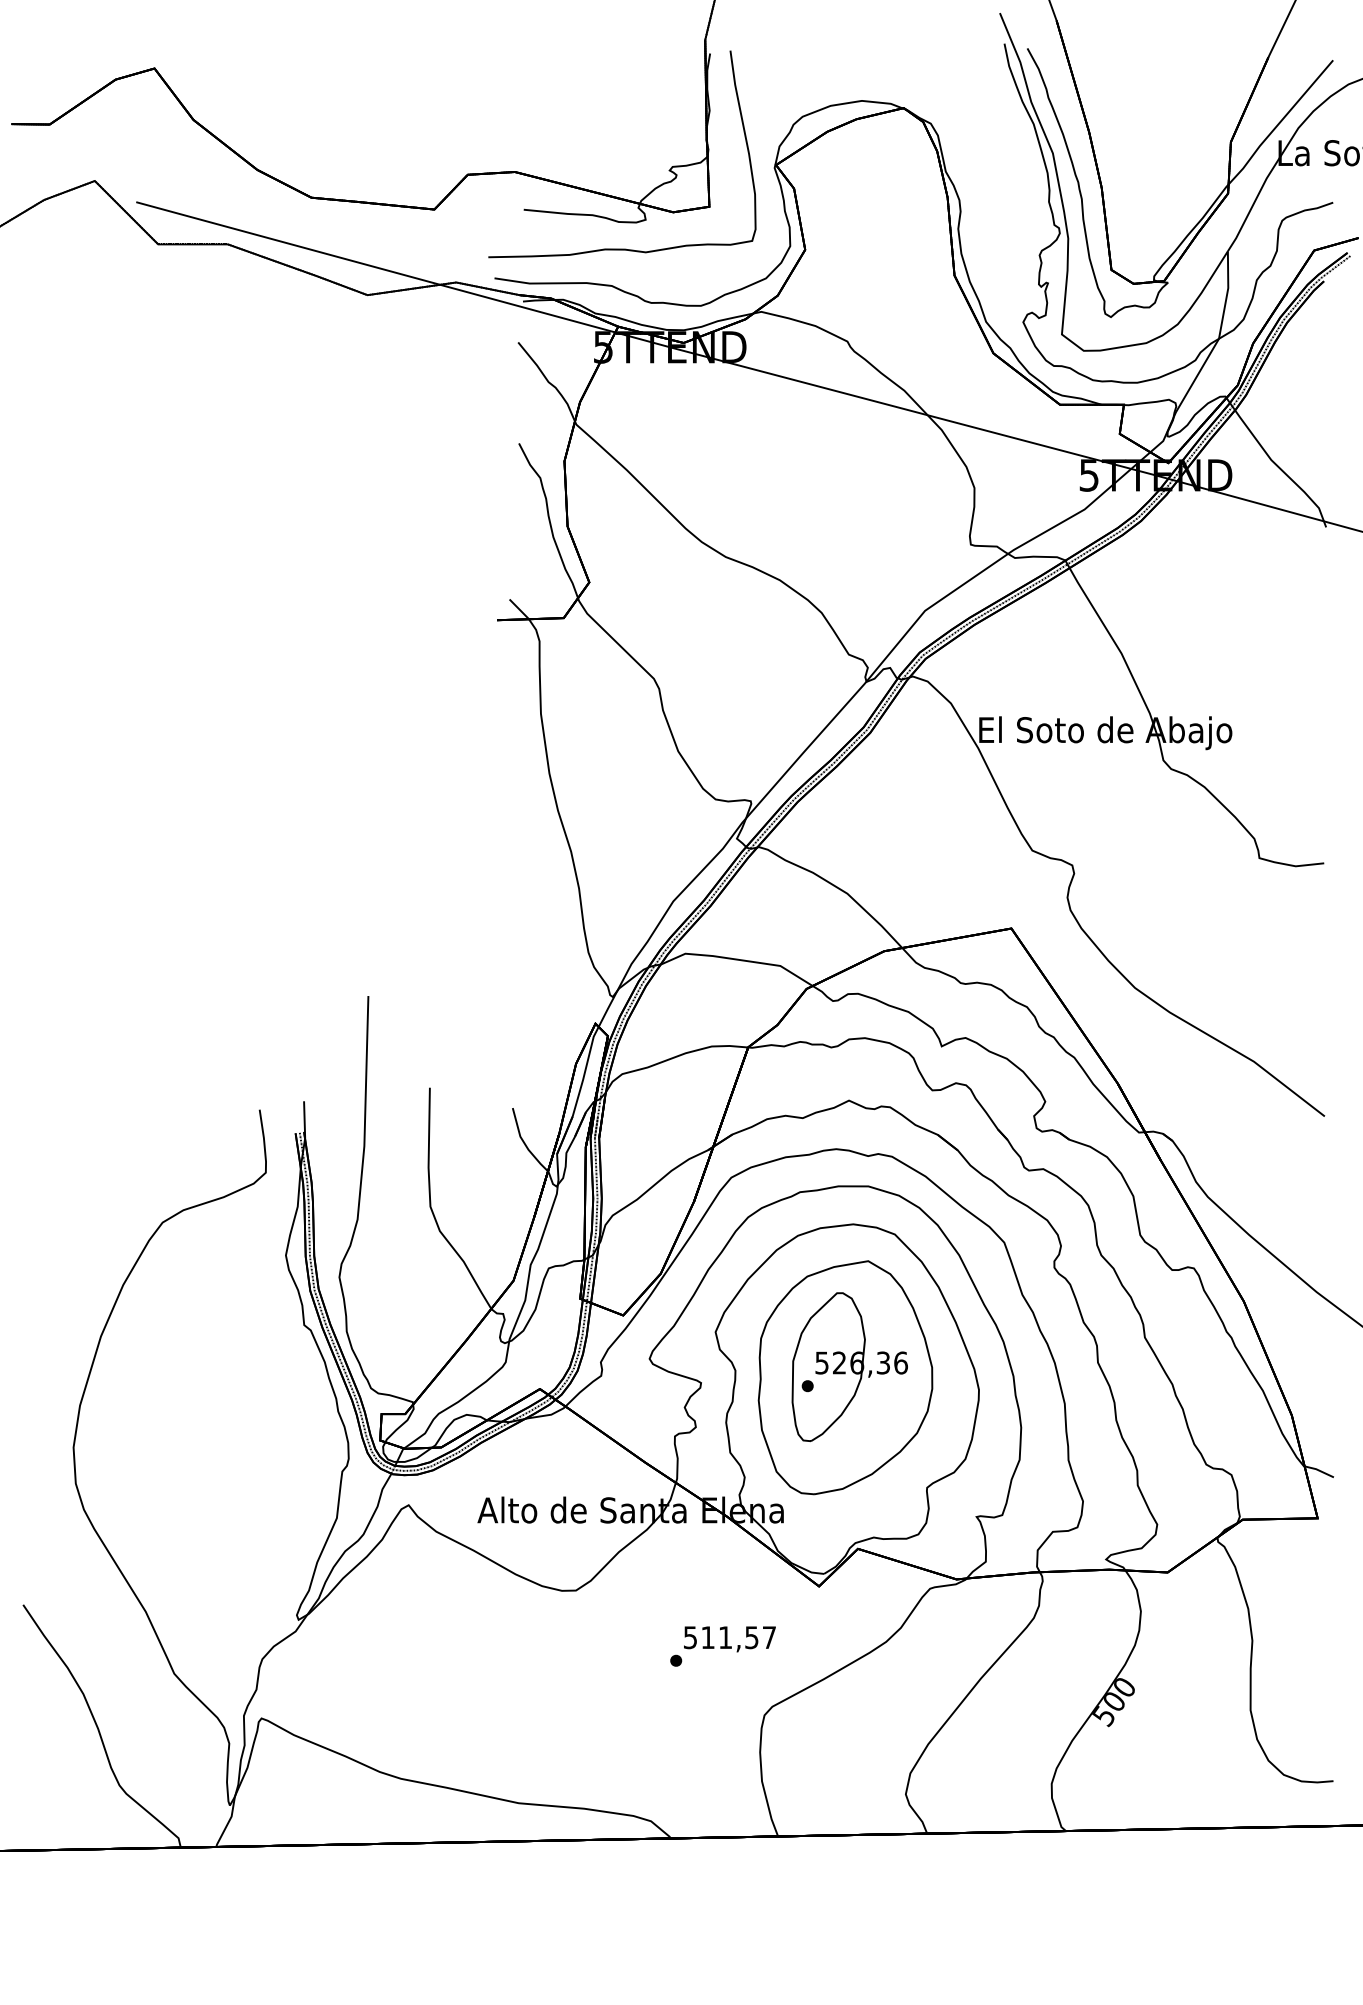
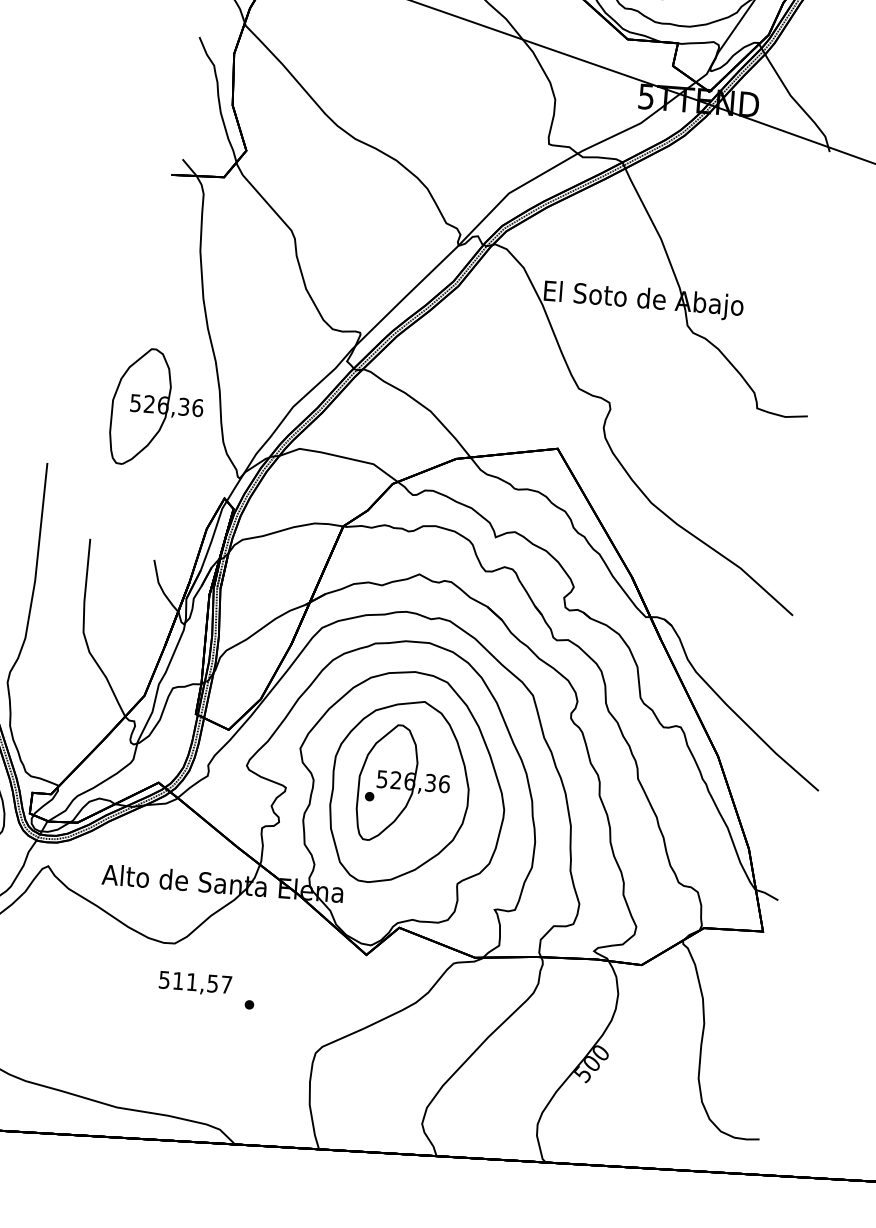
part: (501, 916) -> (157, 408), added
text: (729, 1639) -> (195, 983), moved

